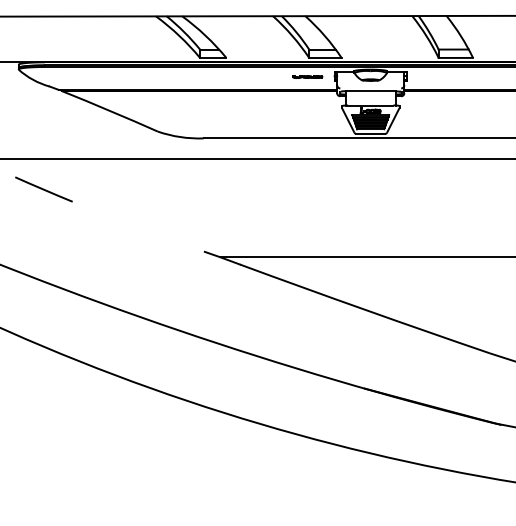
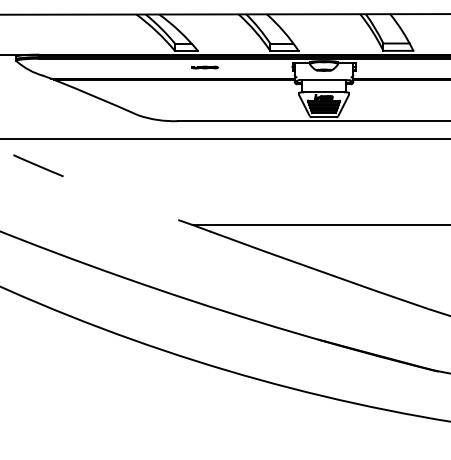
line: (307, 76) -> (204, 67), moved

